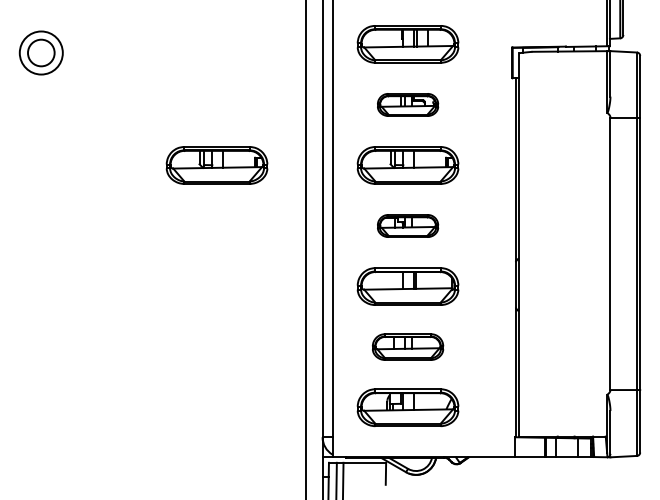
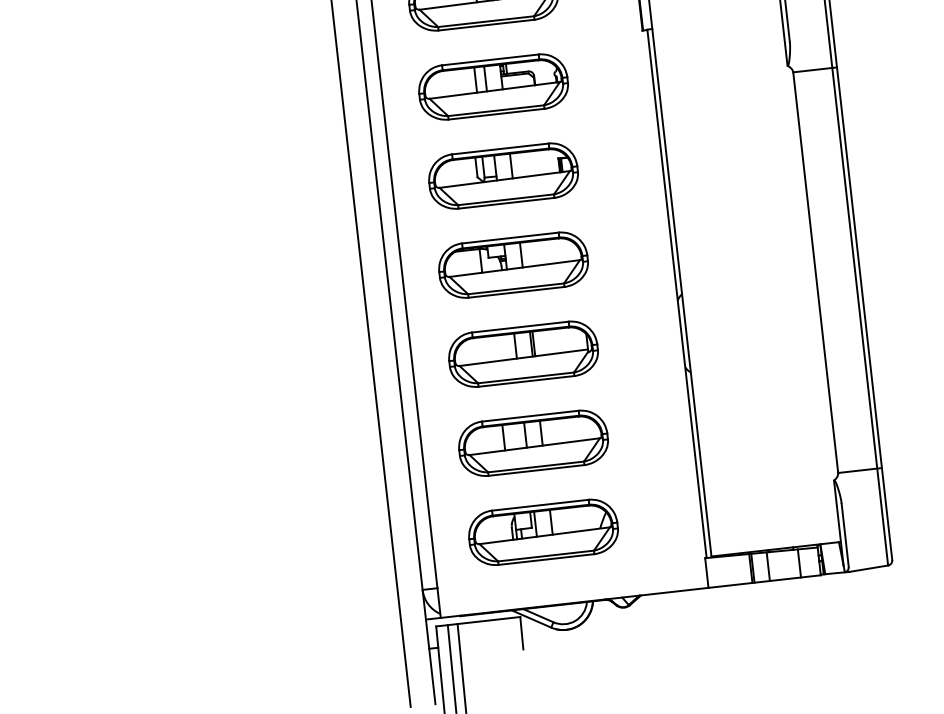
part: (407, 104) -> (492, 86), size x1.67
part: (216, 165) -> (221, 207), removed
part: (407, 225) -> (512, 264), size x1.67
part: (407, 346) -> (532, 442), size x1.43

